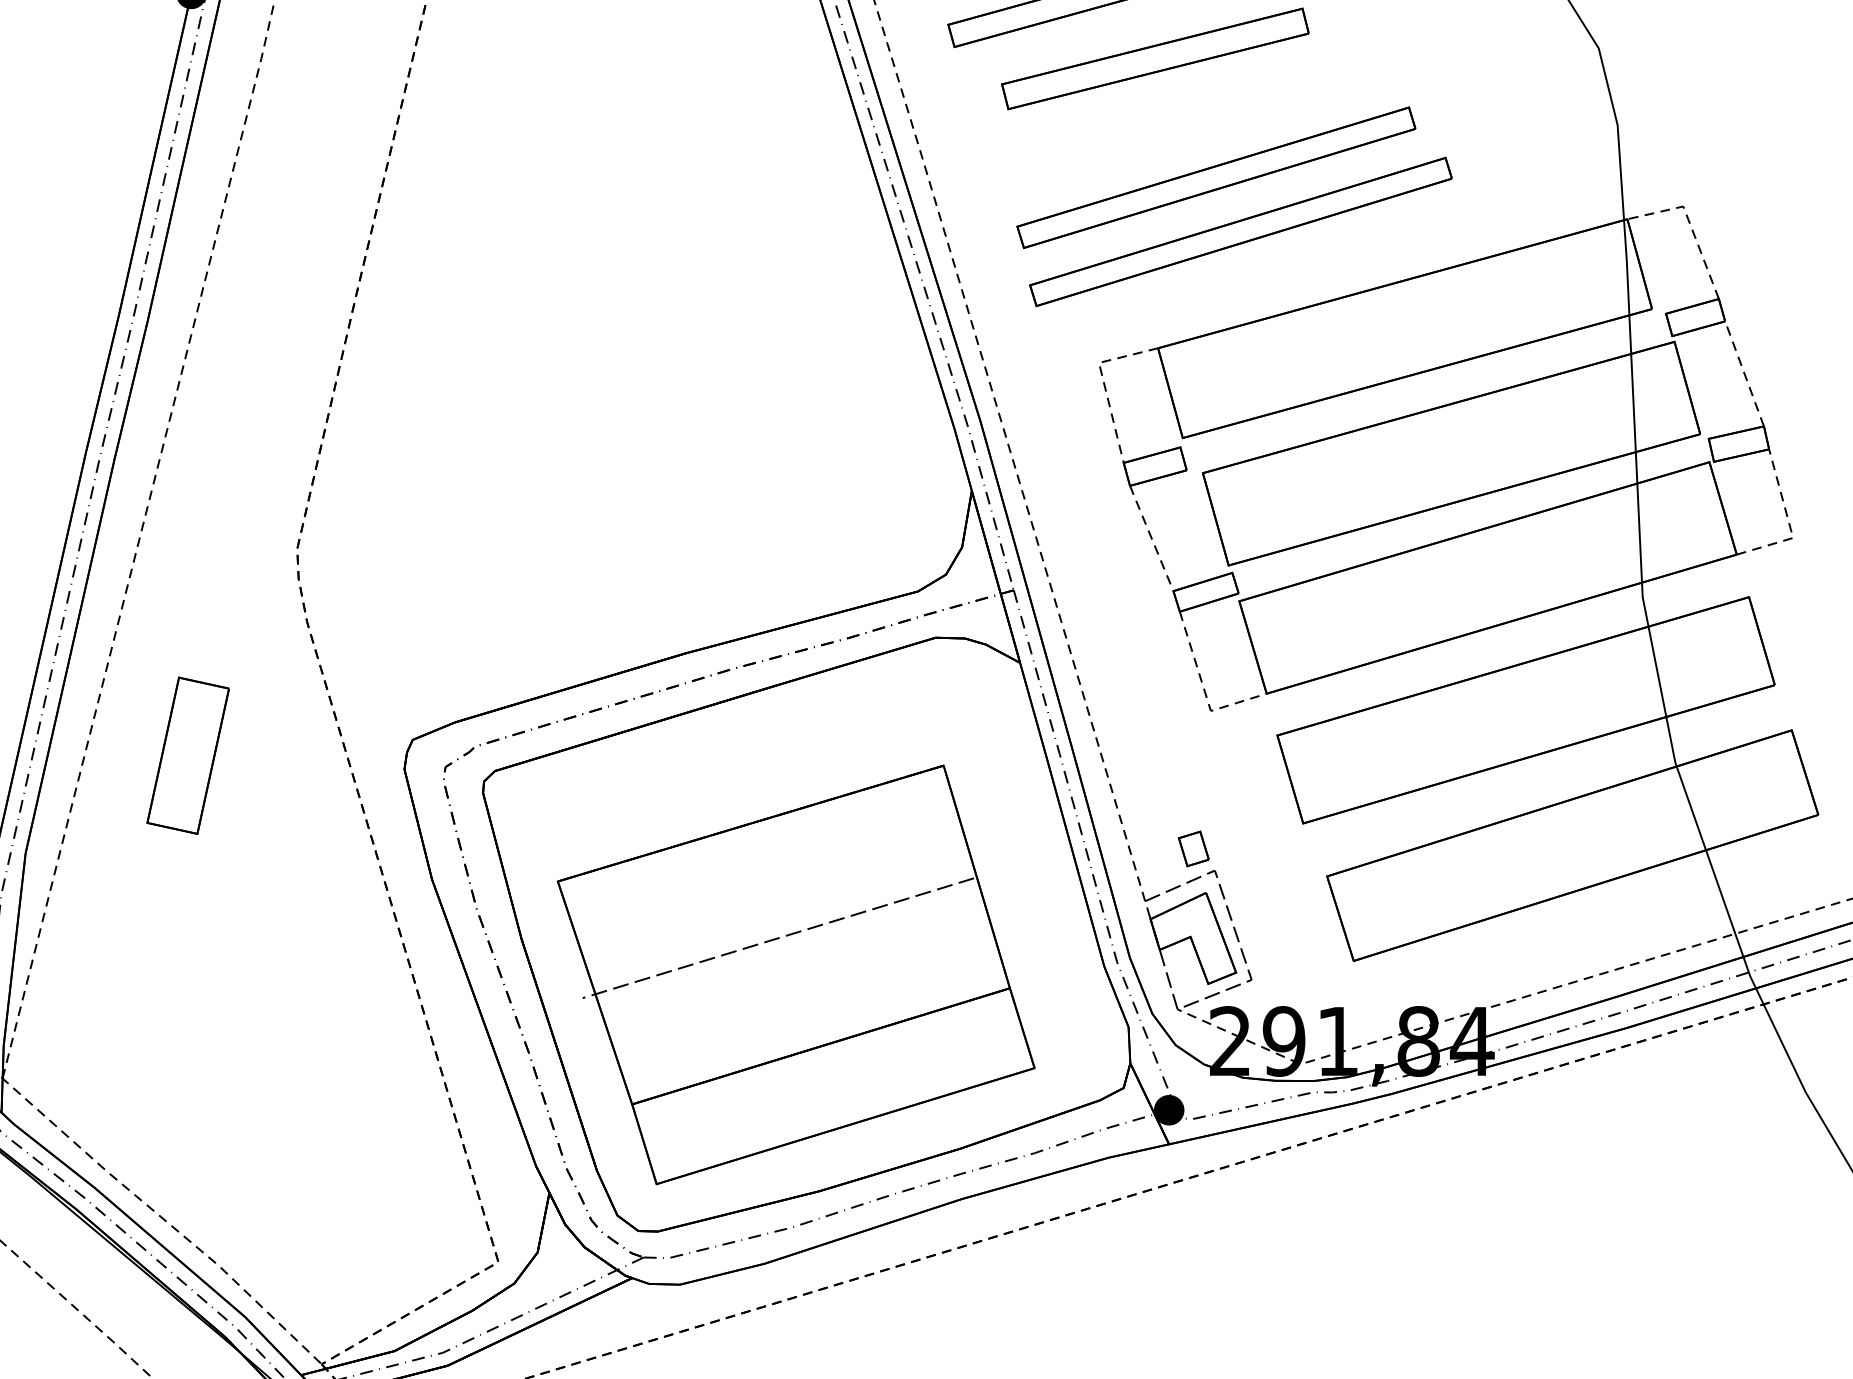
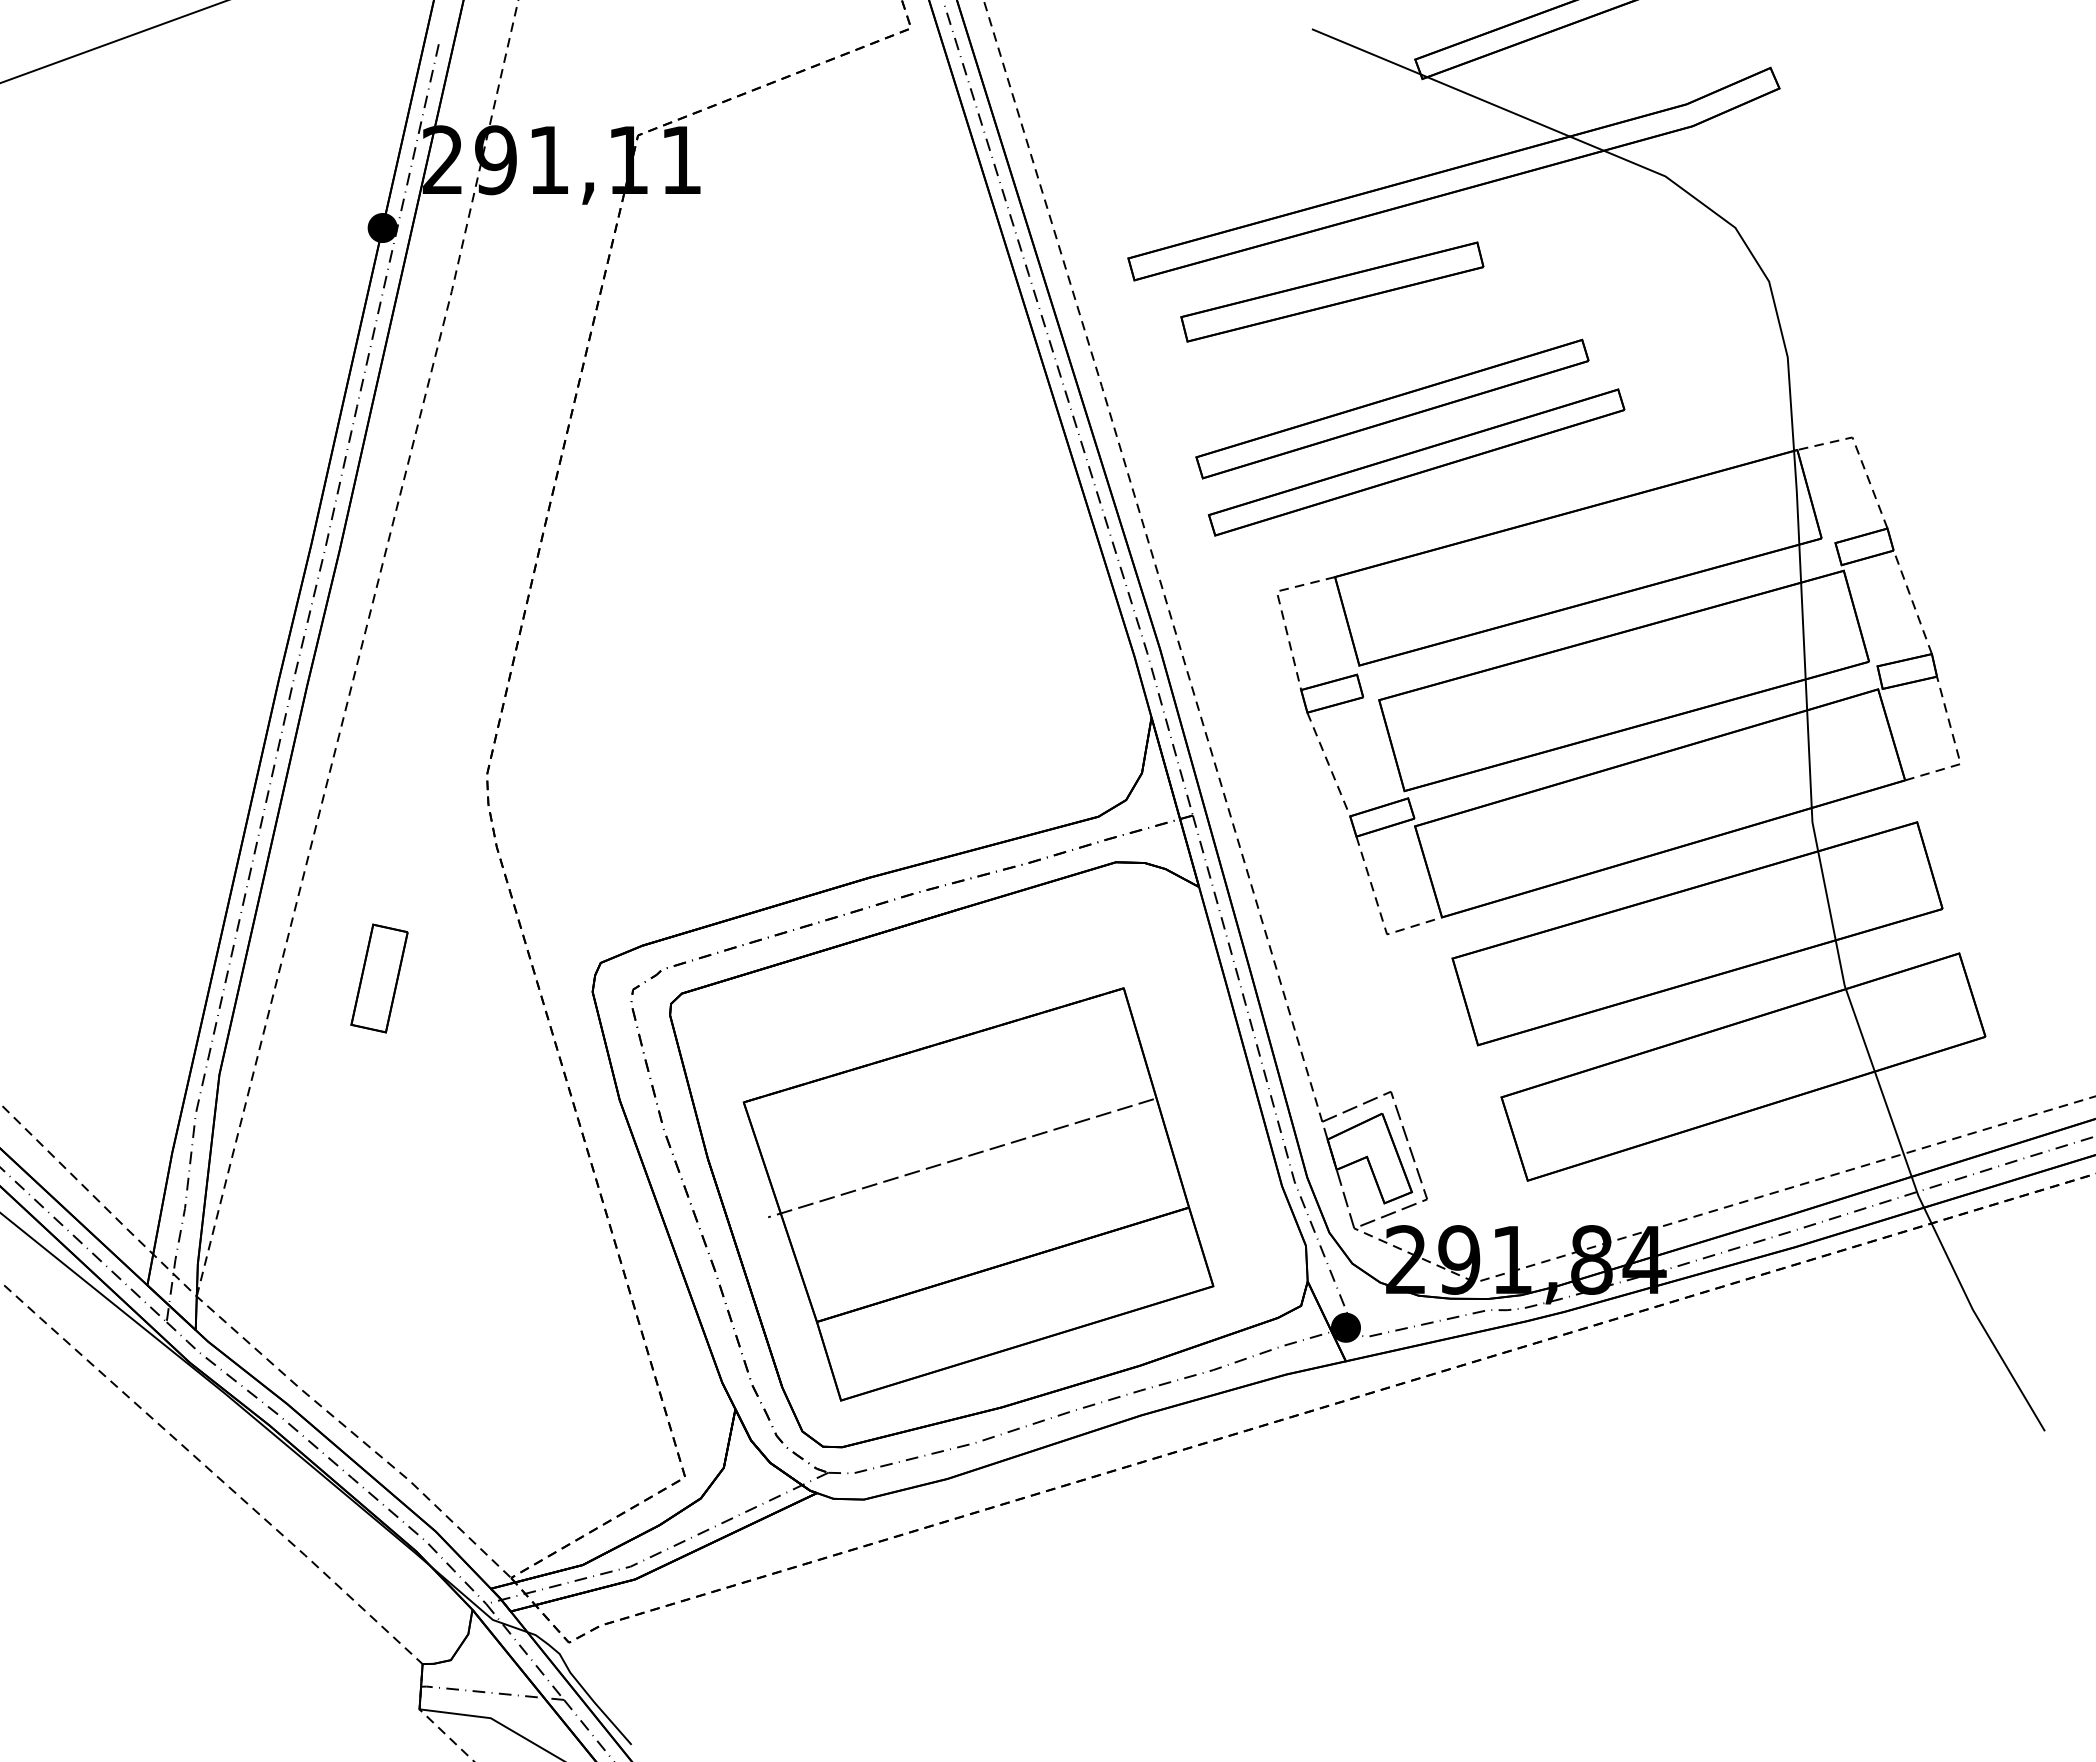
part: (188, 755) -> (379, 978), size x0.7
part: (1193, 849) -> (1369, 1070), removed

